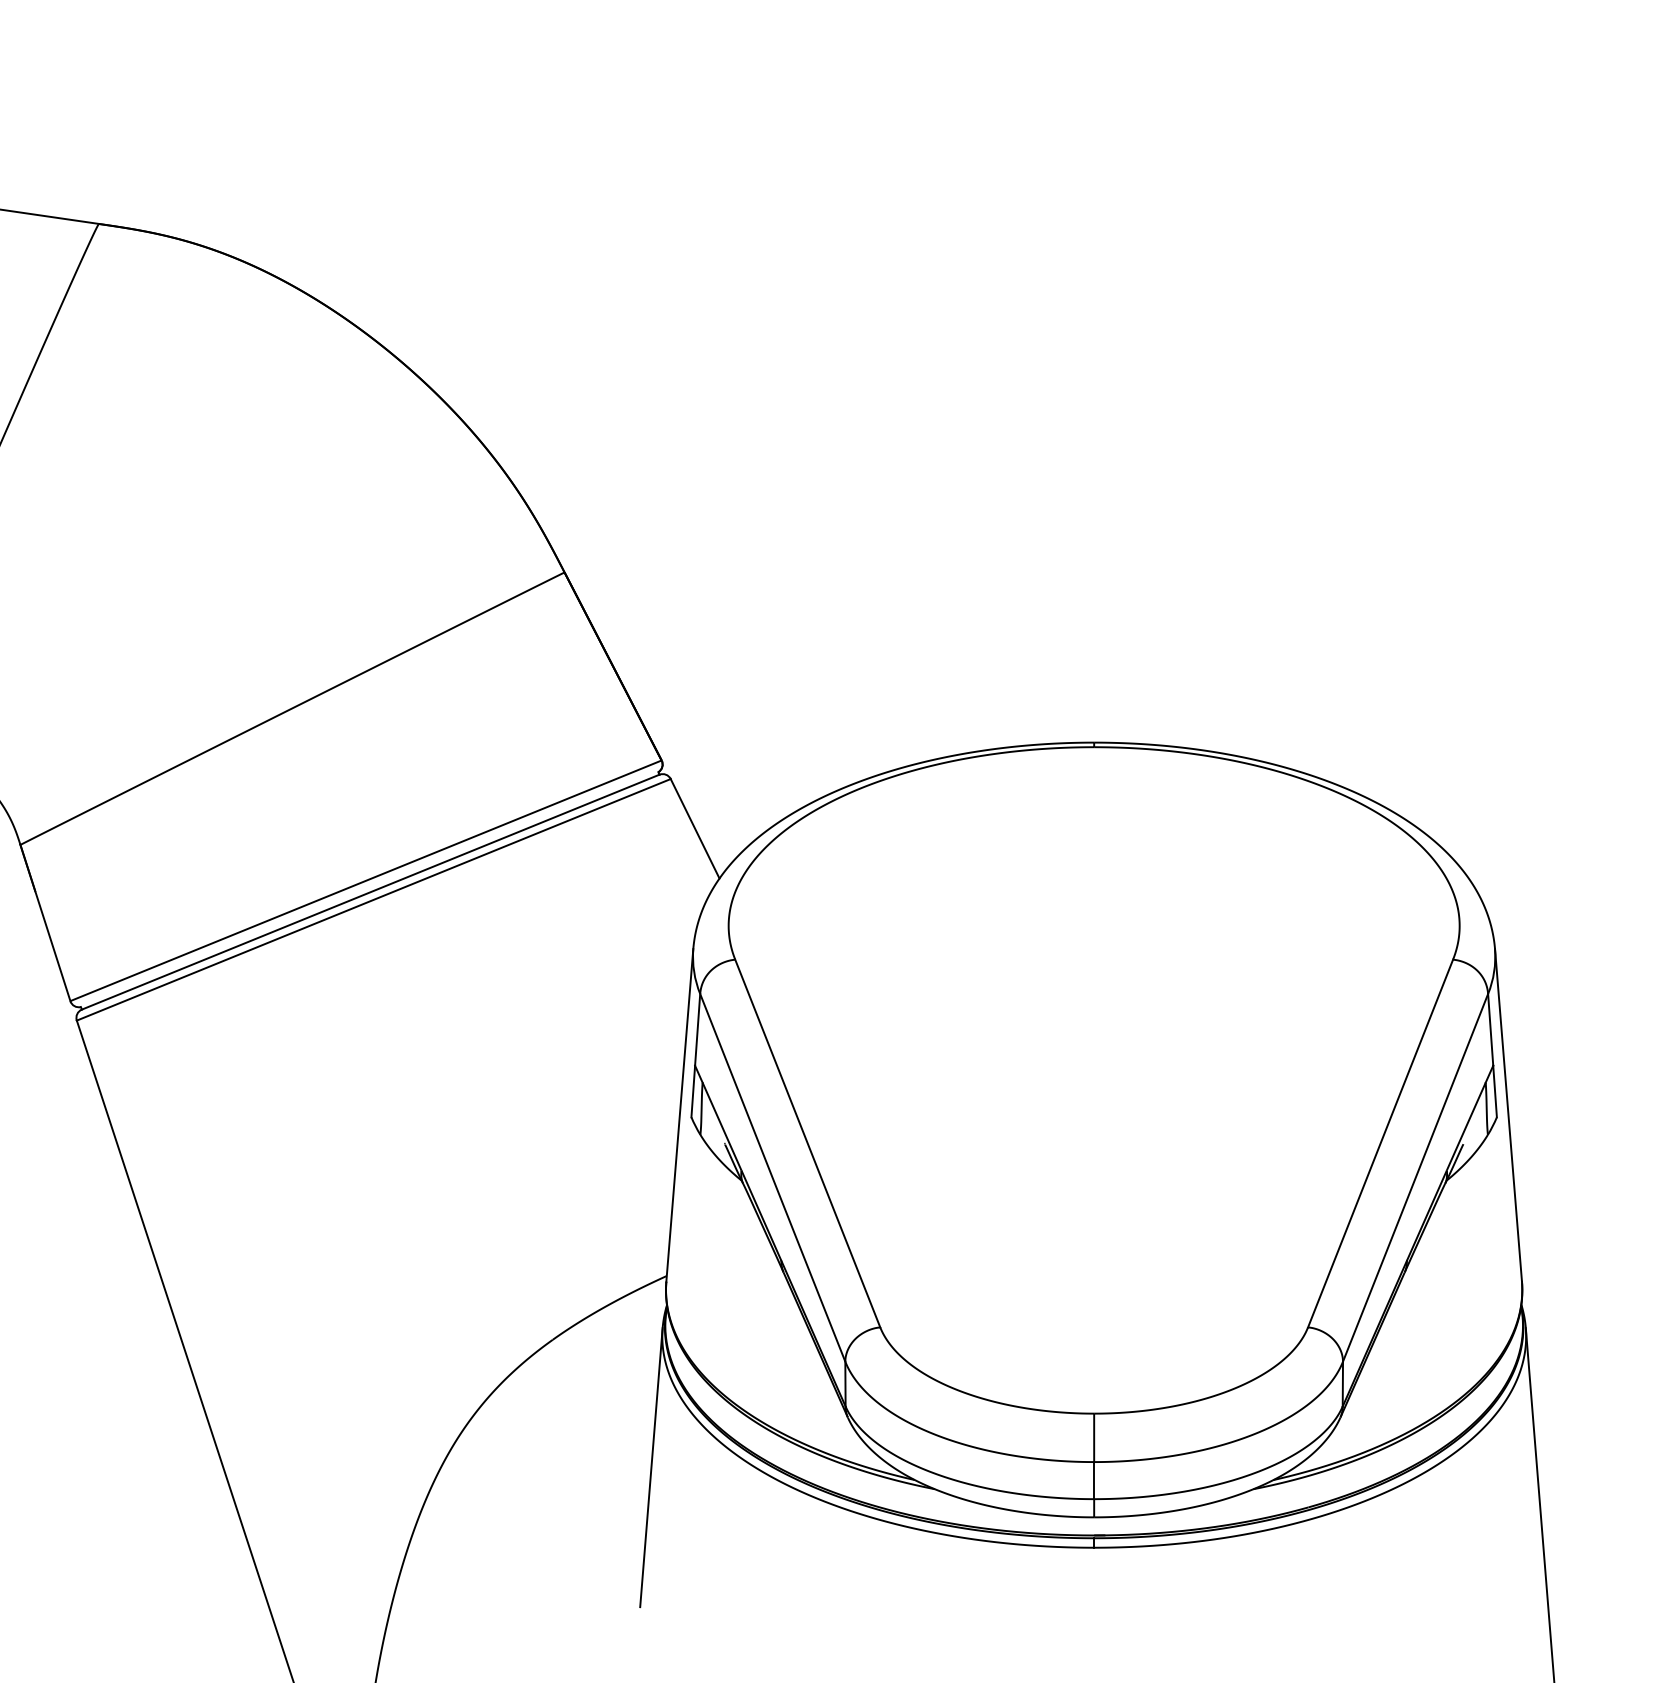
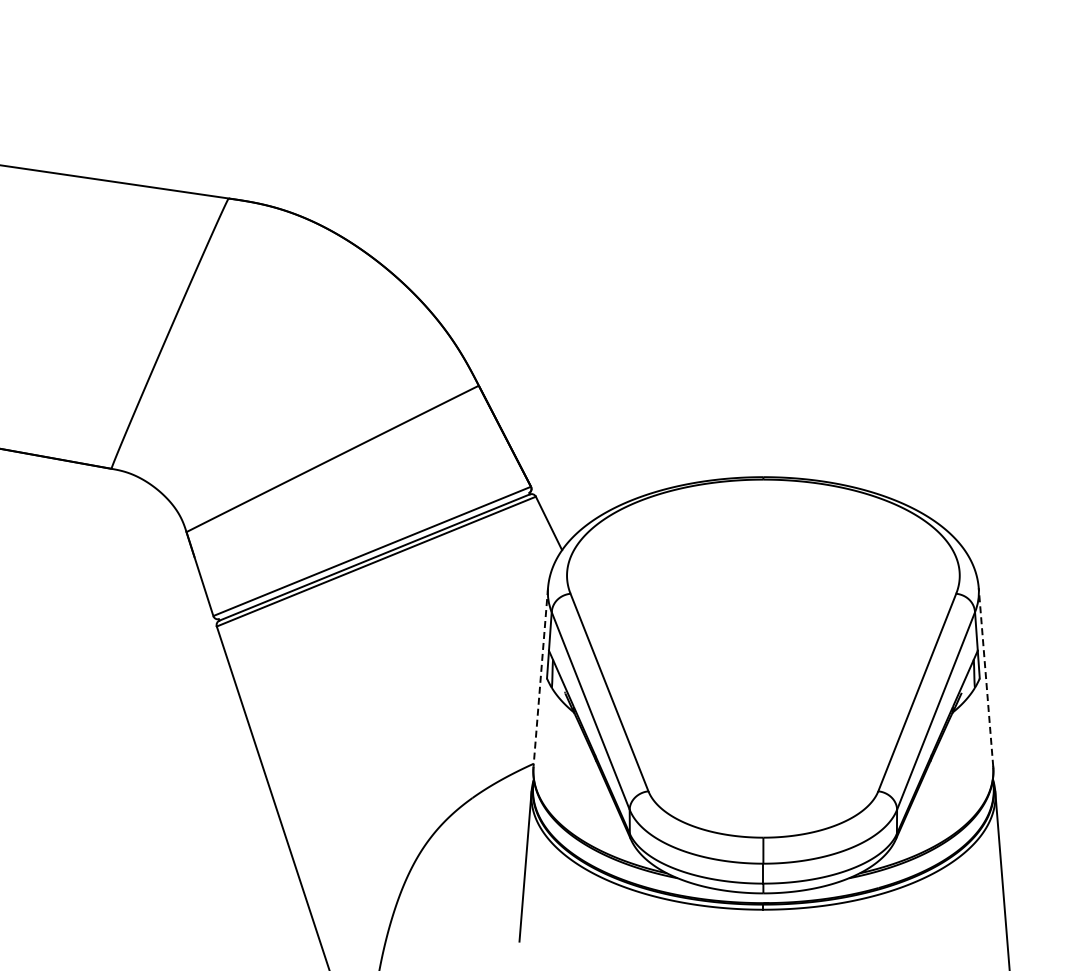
line: (679, 1115) -> (540, 677), solid -> dashed
line: (1509, 1115) -> (986, 677), solid -> dashed

